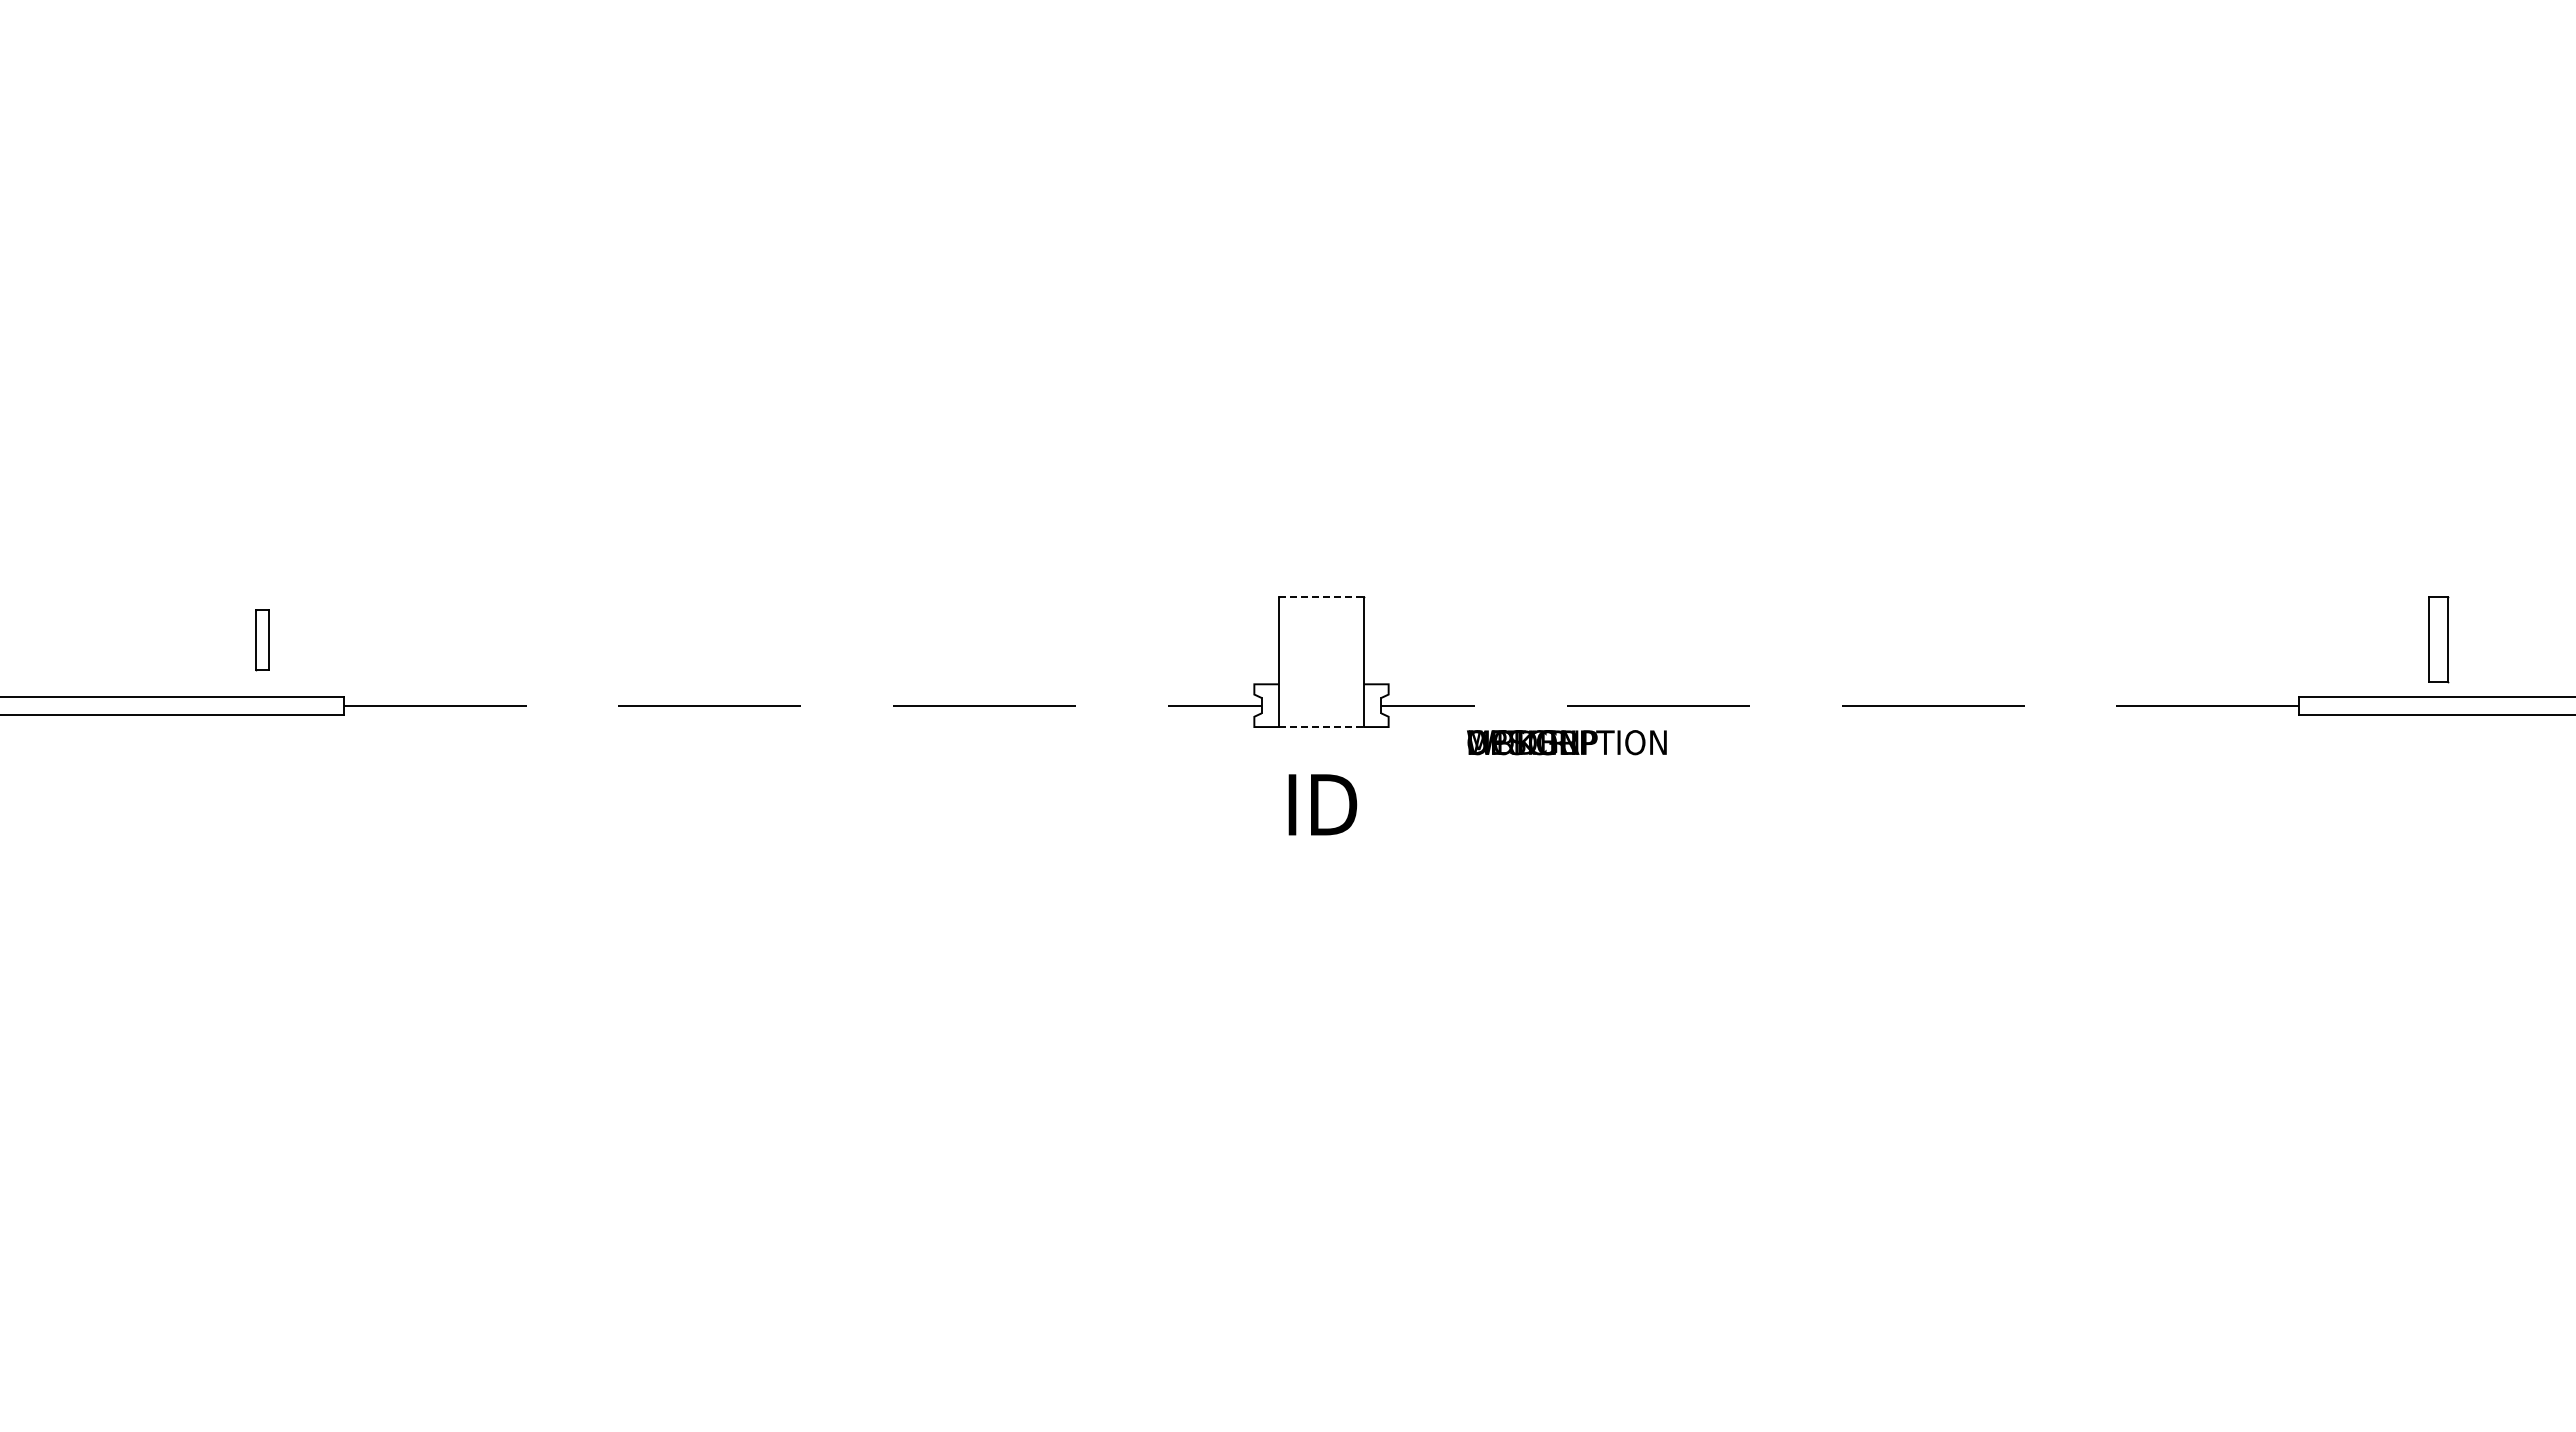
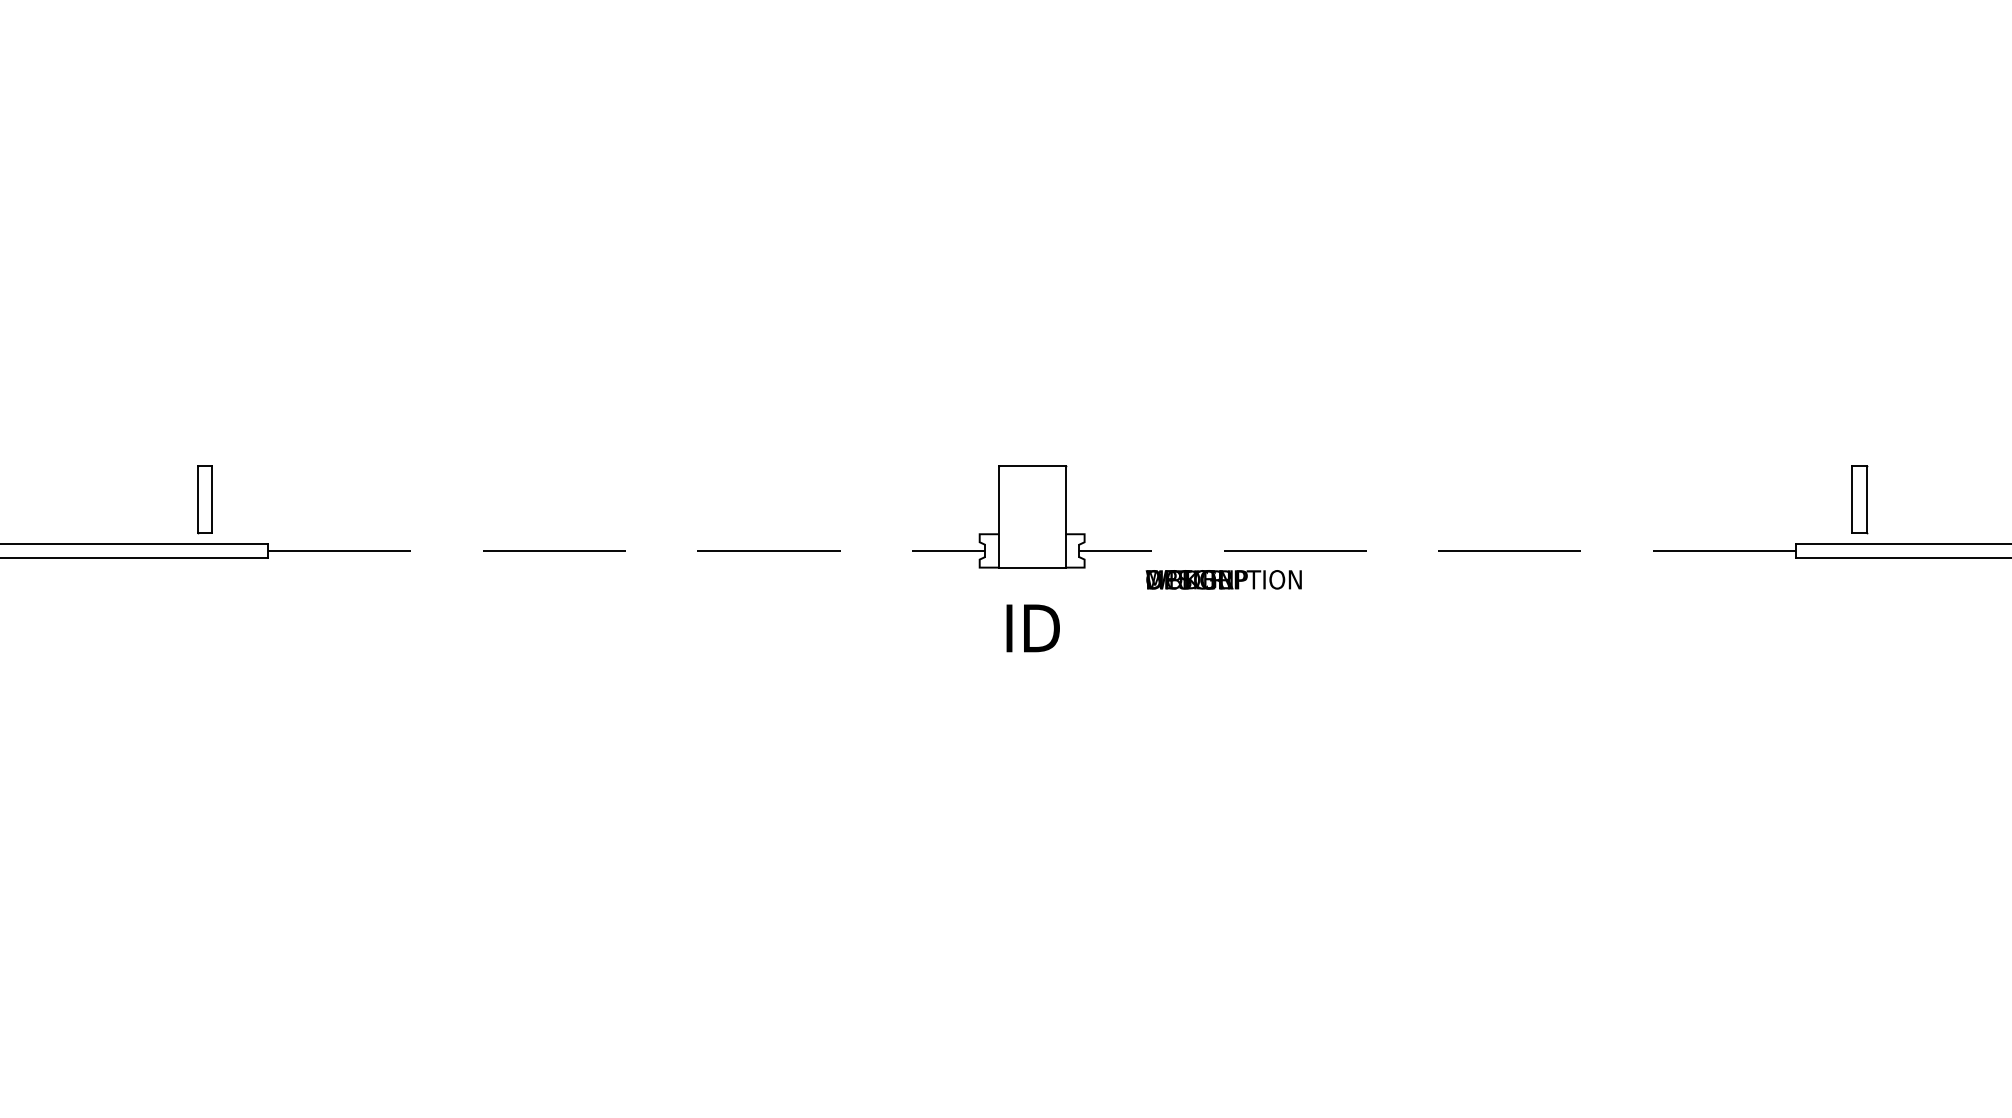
line: (1321, 596) -> (1032, 465), dashed -> solid
part: (262, 639) -> (205, 499), size x1.43
part: (2438, 639) -> (1859, 499), moved
line: (1321, 727) -> (1032, 567), dashed -> solid

